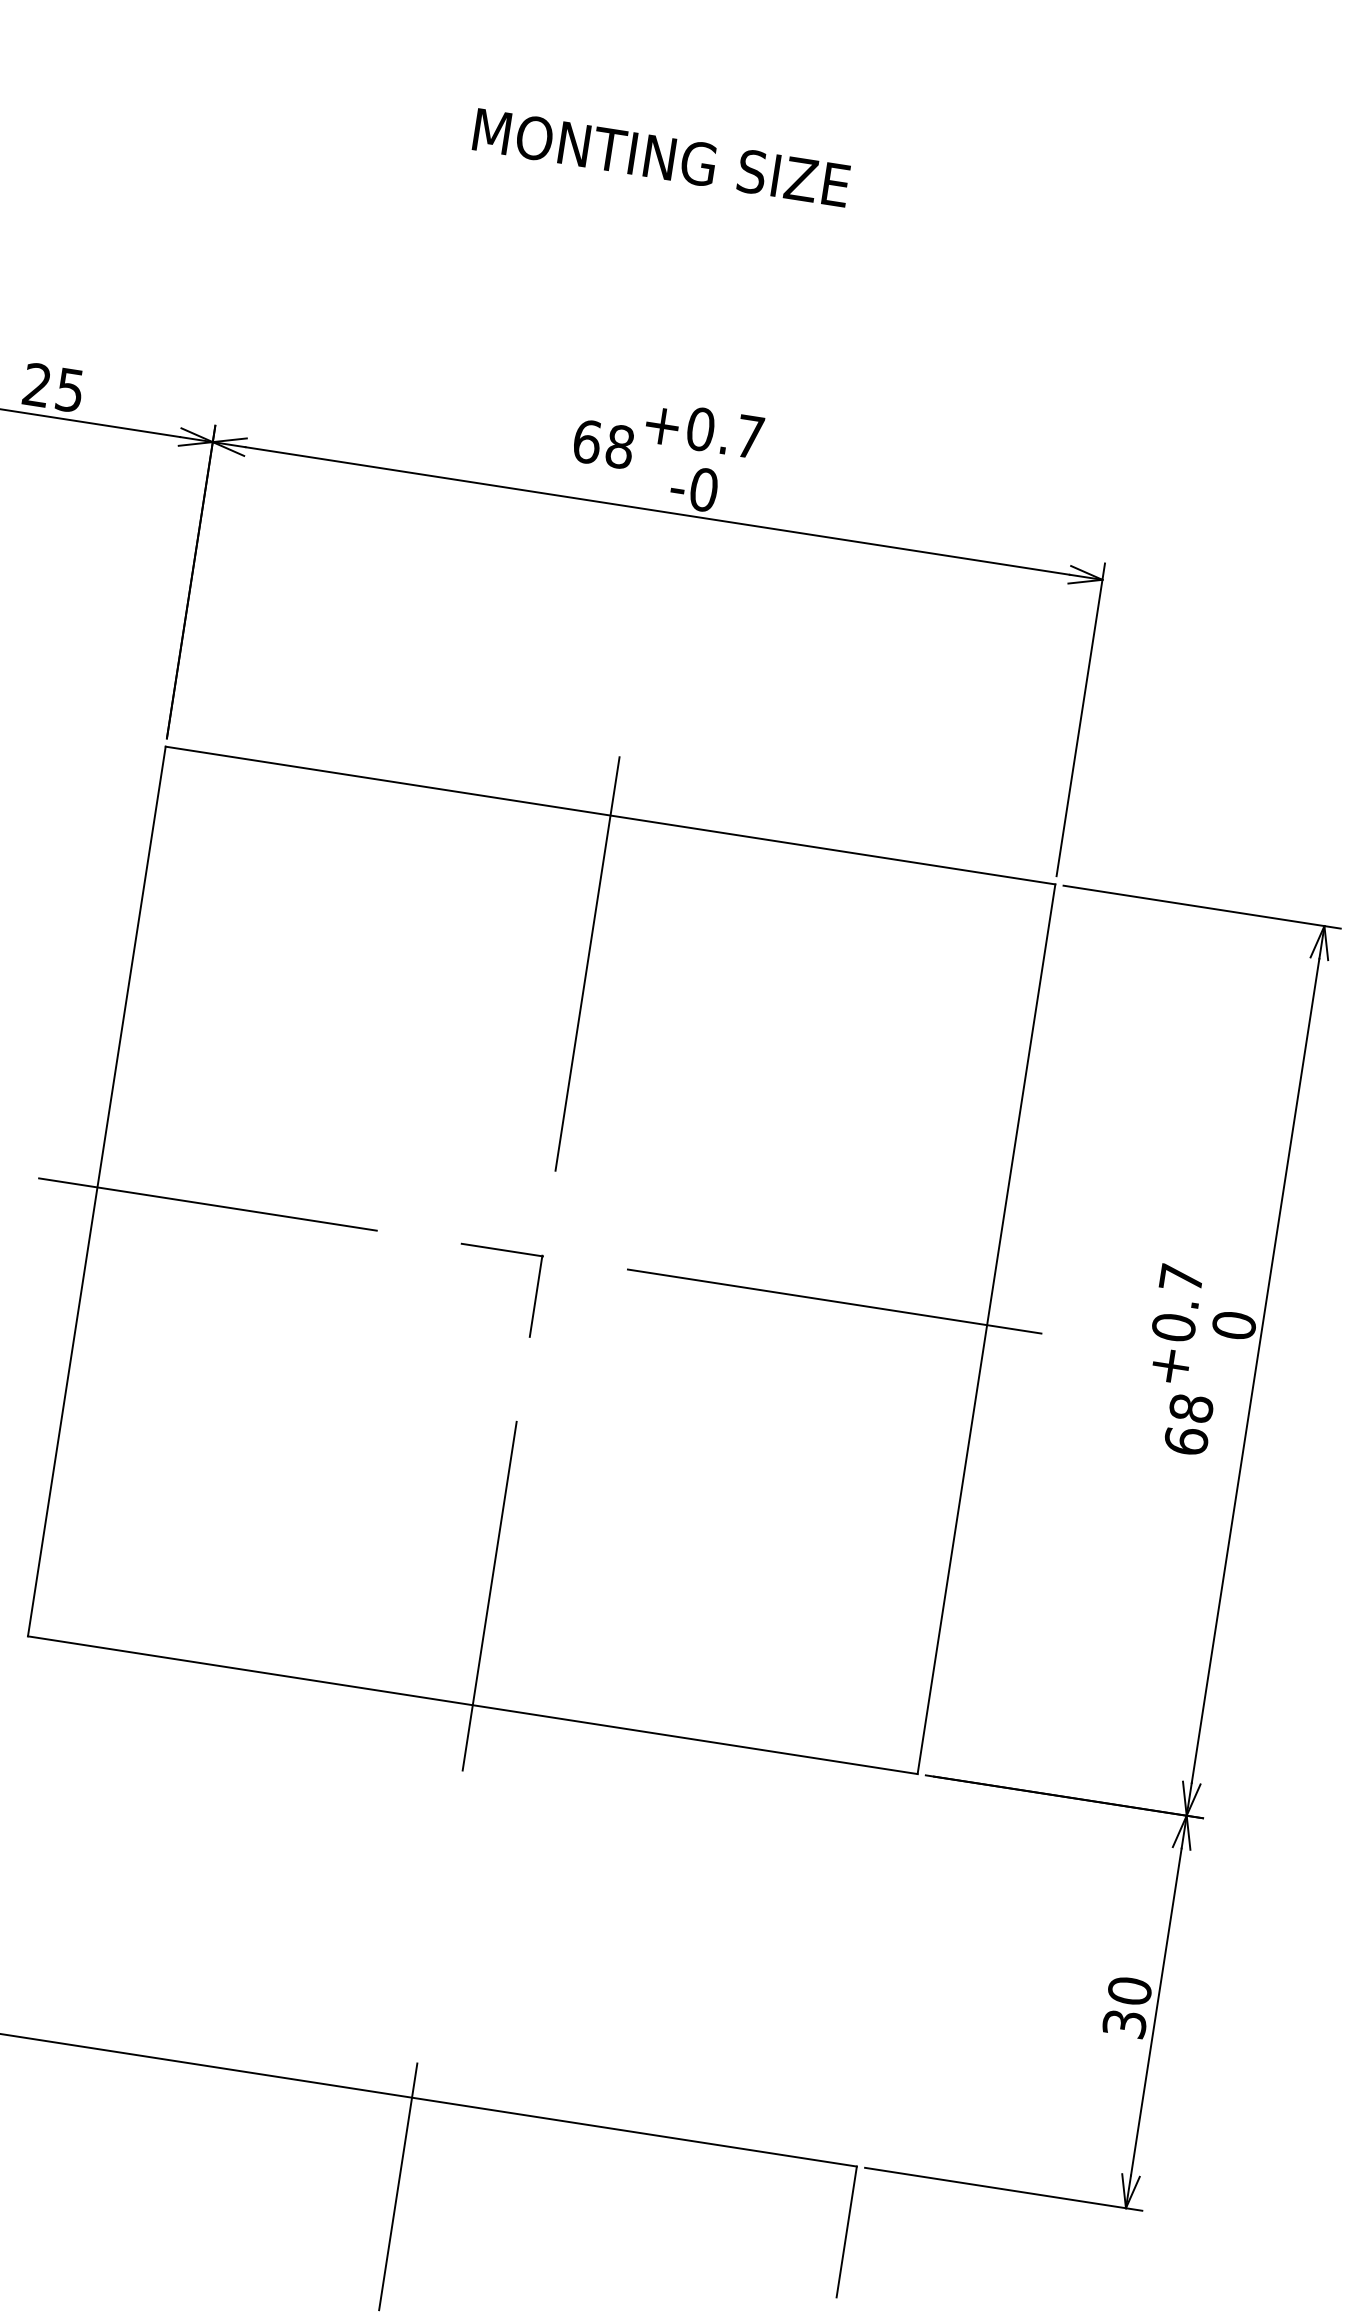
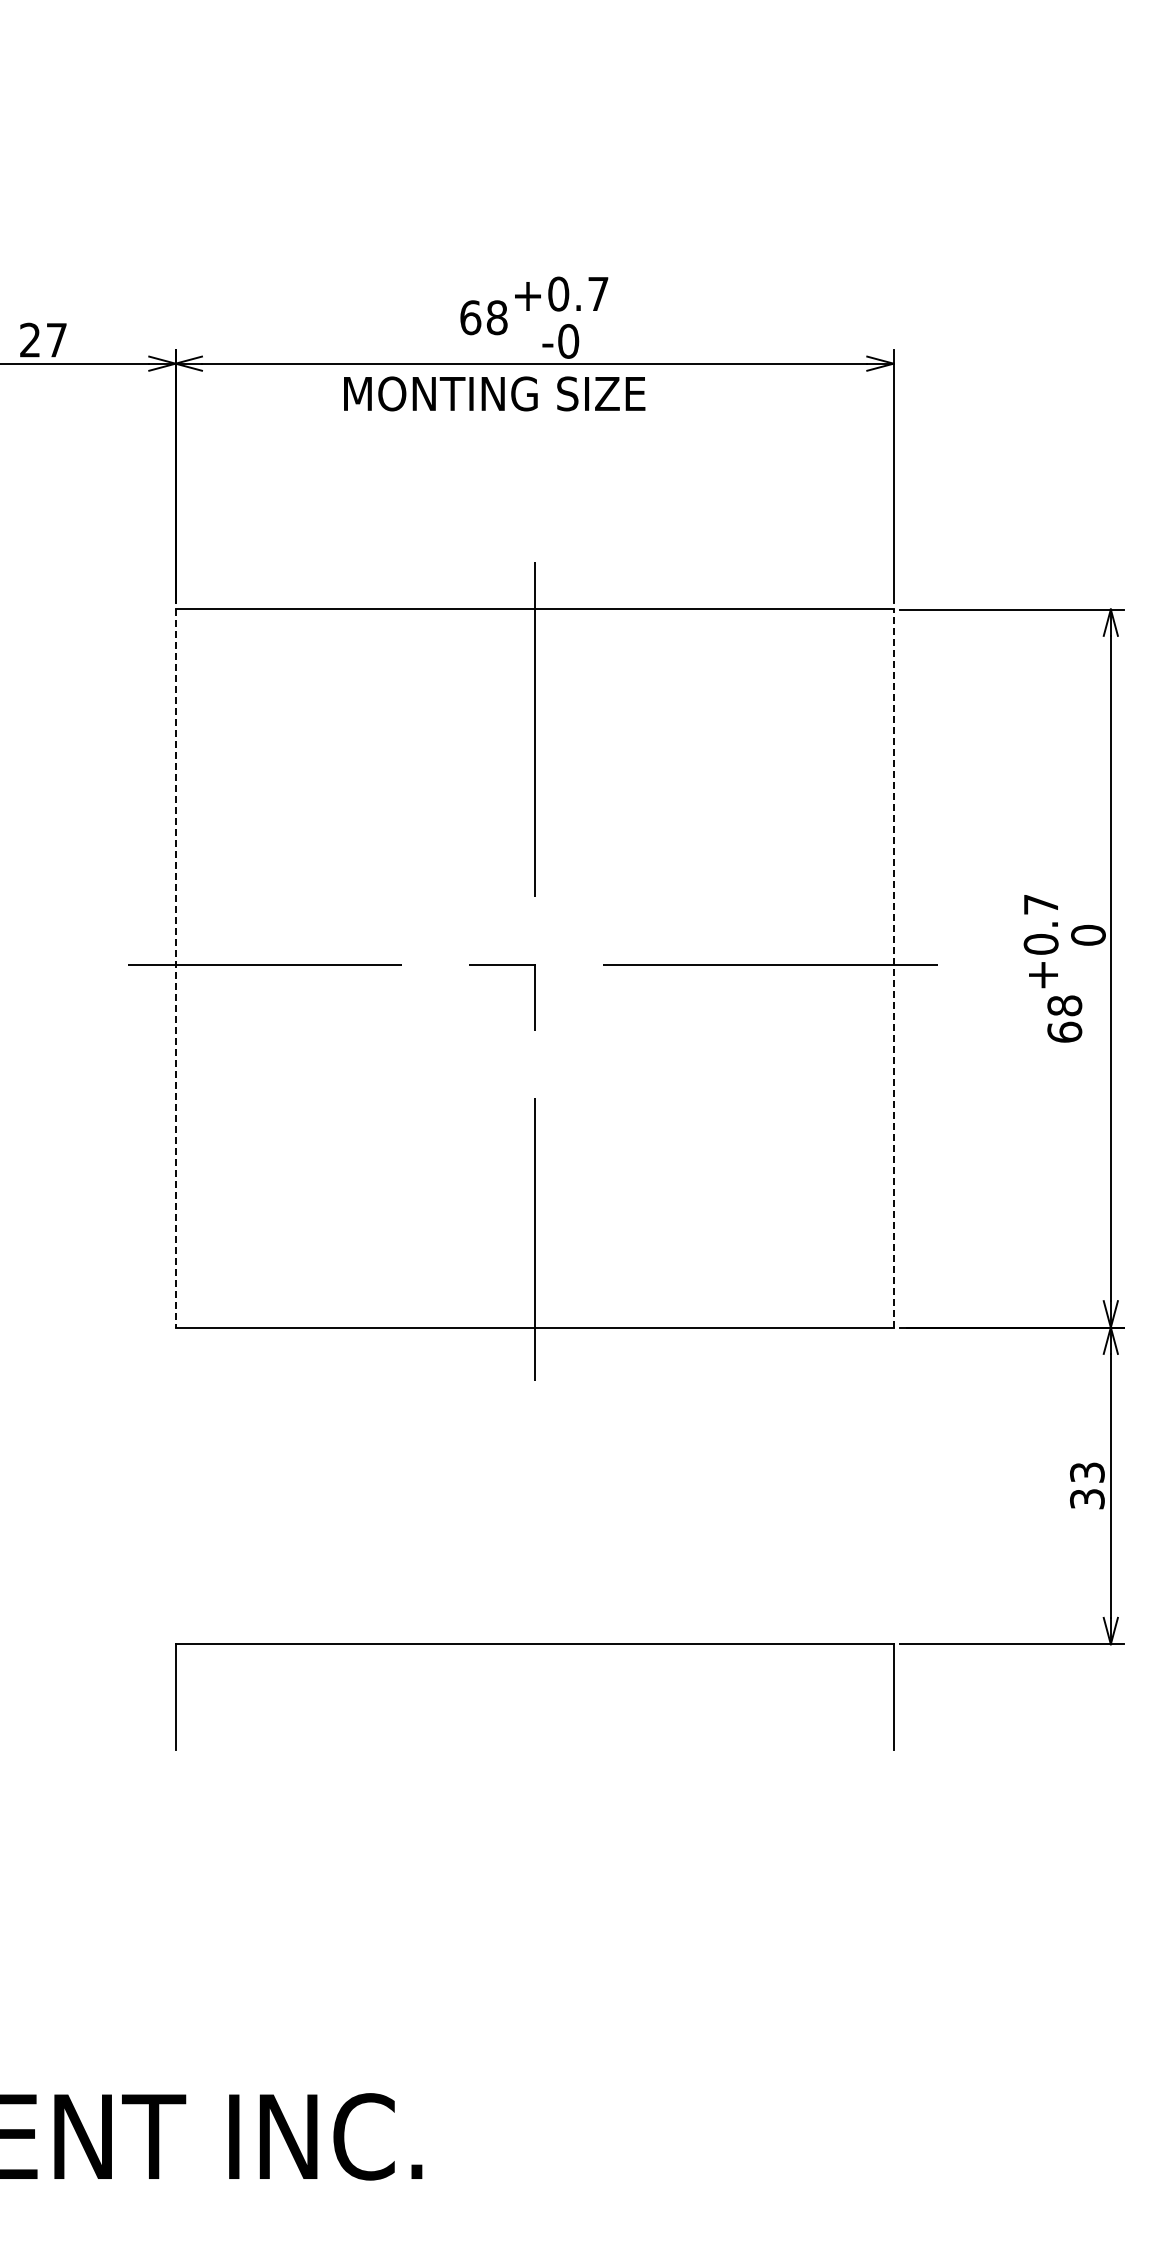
text: (661, 157) -> (494, 393), moved
text: (69, 390) -> (56, 340), 25 -> 27
line: (96, 1192) -> (175, 969), solid -> dashed
line: (986, 1329) -> (893, 968), solid -> dashed
text: (1129, 1990) -> (1087, 1472), 30 -> 33
line: (398, 2185) -> (534, 1715), removed

